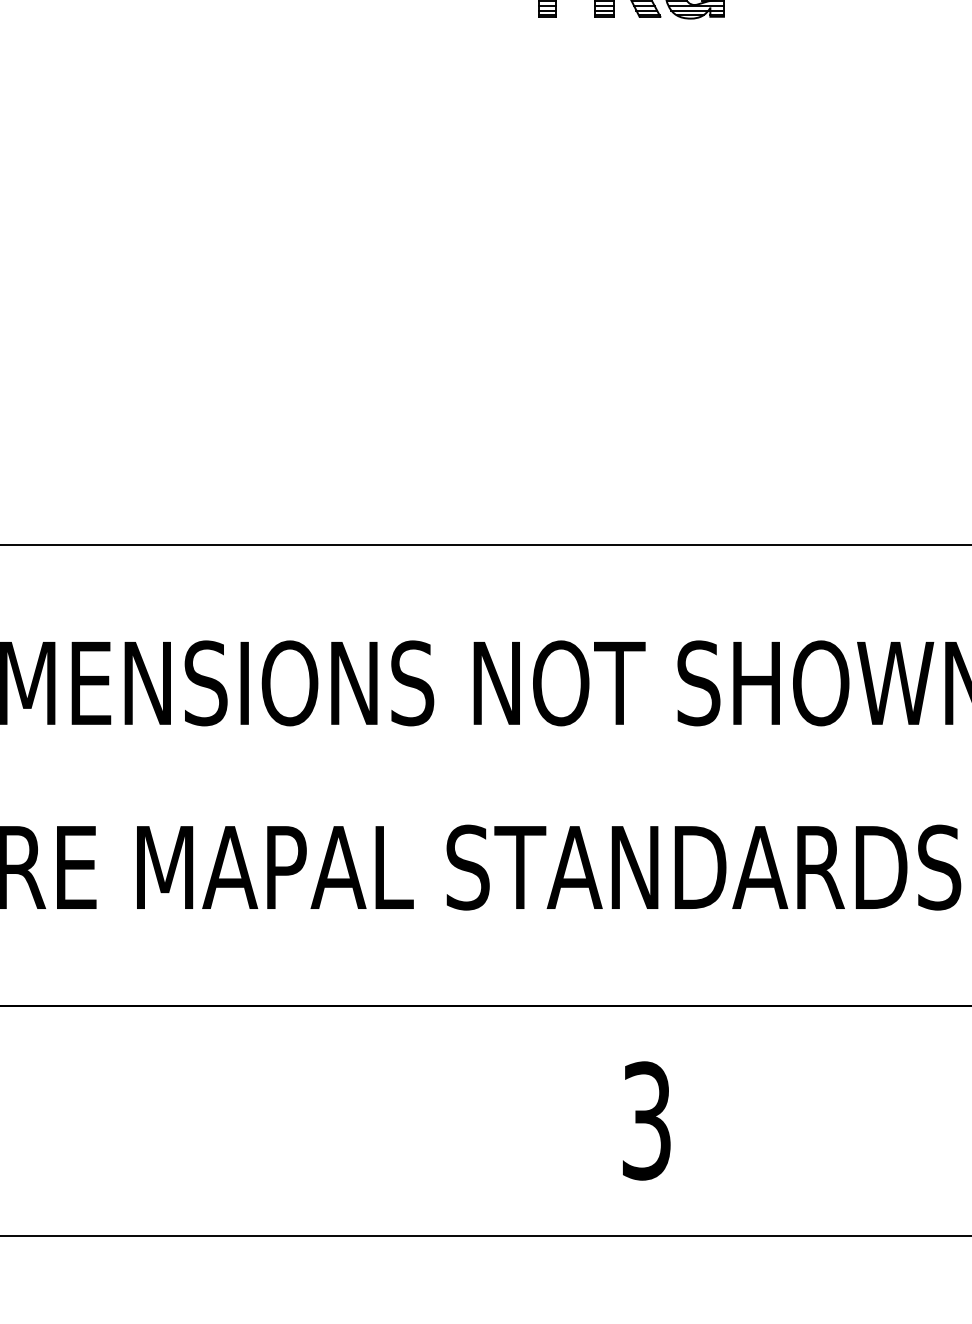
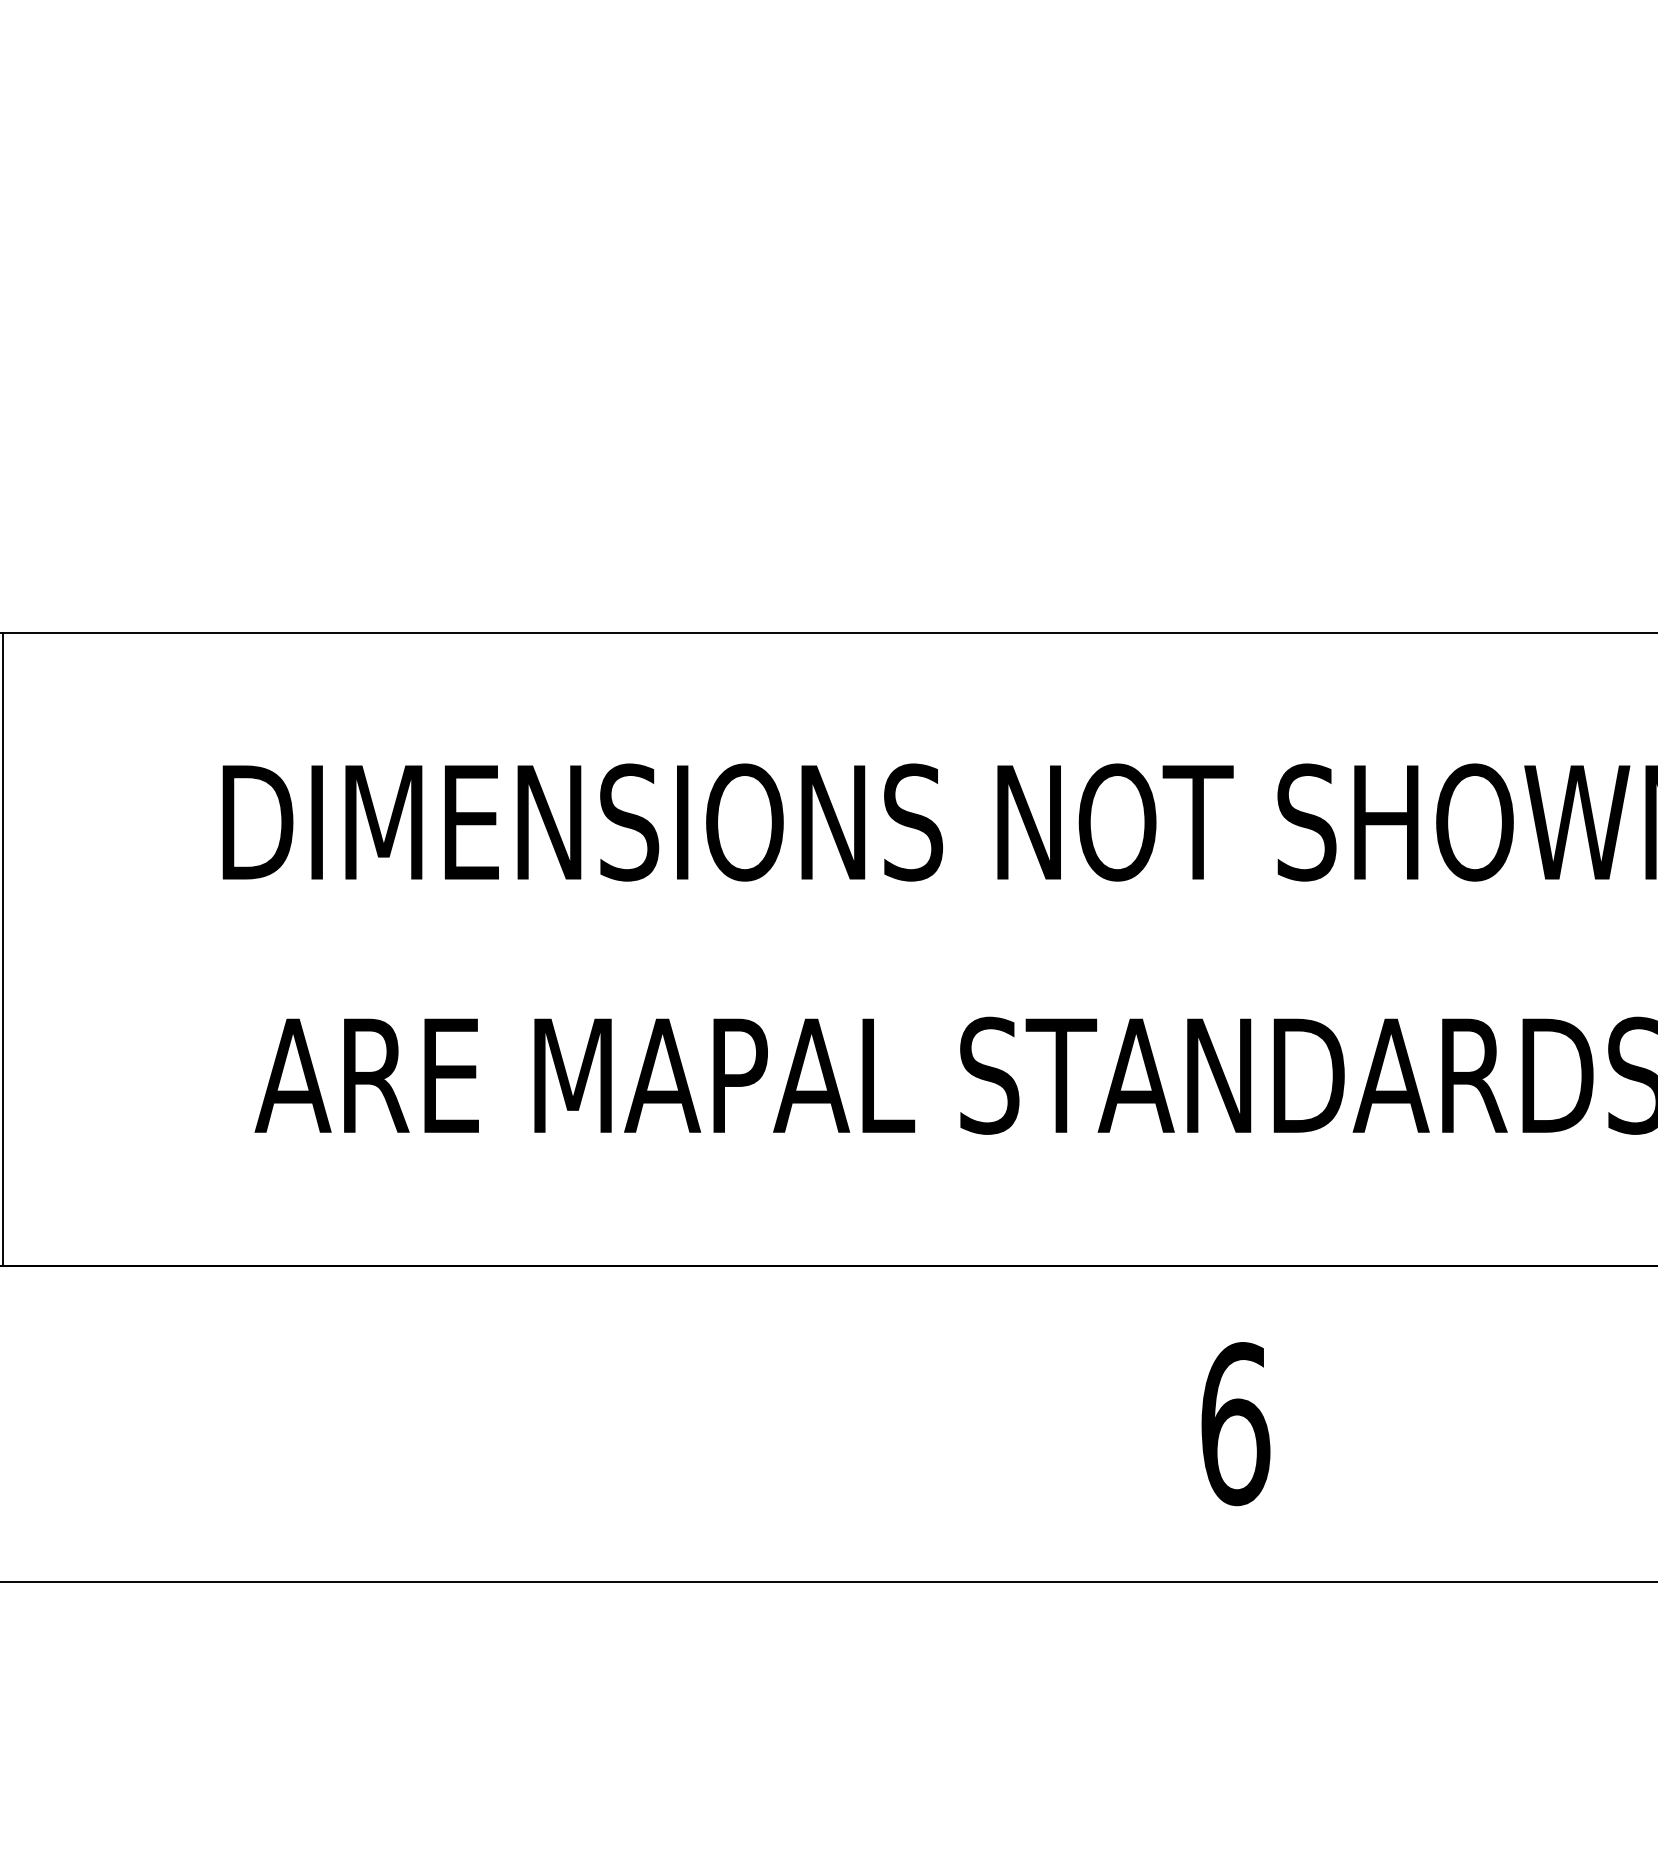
text: (646, 1121) -> (1235, 1424), 3 -> 6

